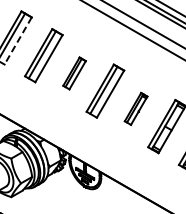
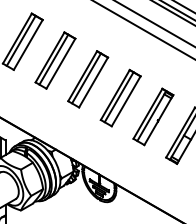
line: (17, 41) -> (27, 45), dashed -> solid
part: (74, 73) -> (87, 79), size x1.67
part: (135, 108) -> (152, 116), size x1.67

